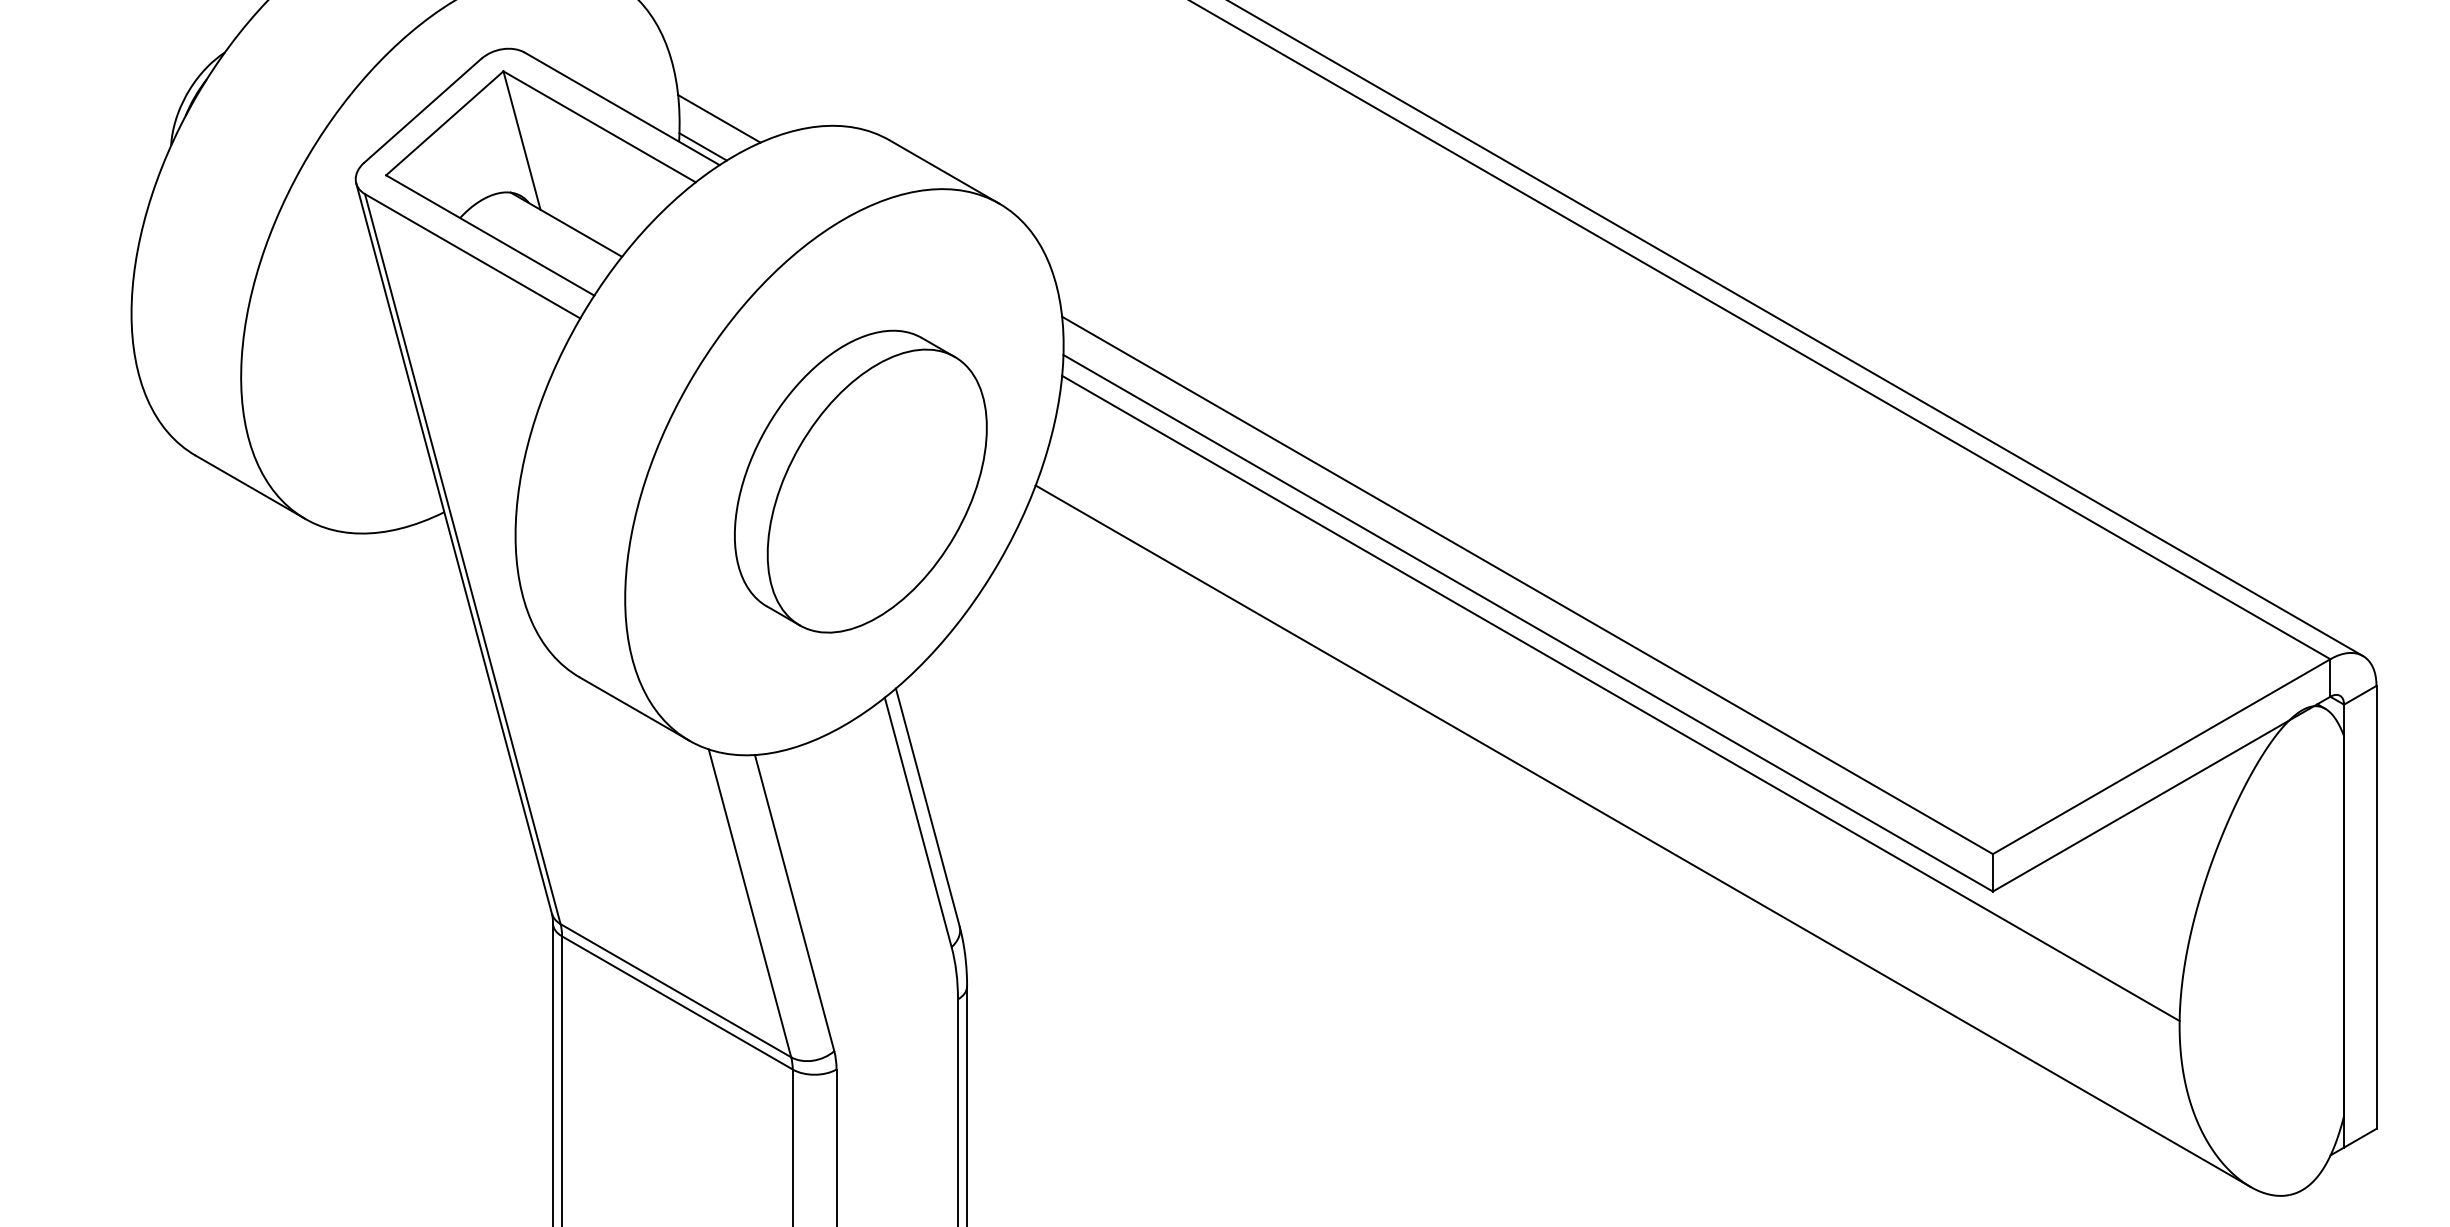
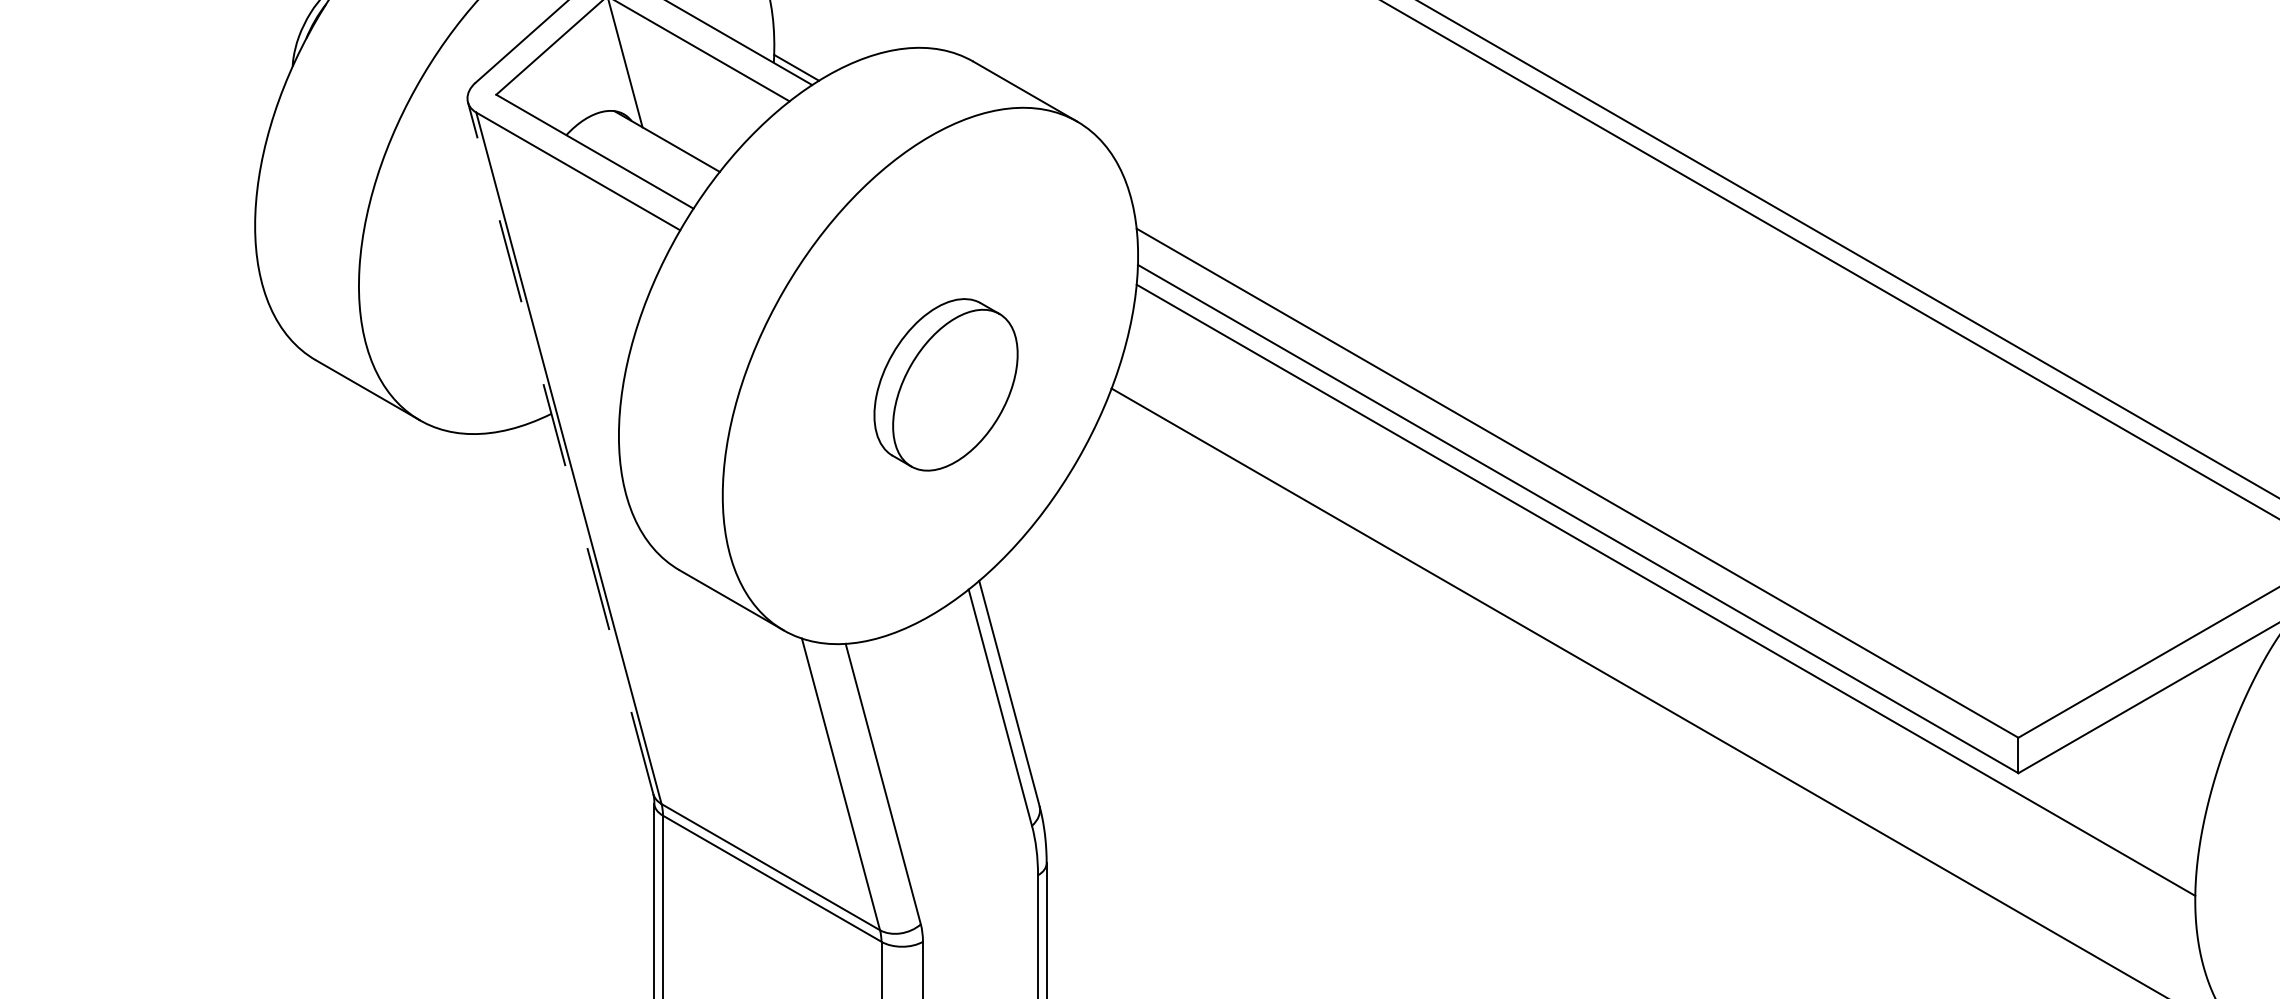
line: (719, 118) -> (812, 40), removed
part: (860, 481) -> (945, 384), size x0.6
line: (454, 548) -> (561, 448), solid -> dashed

